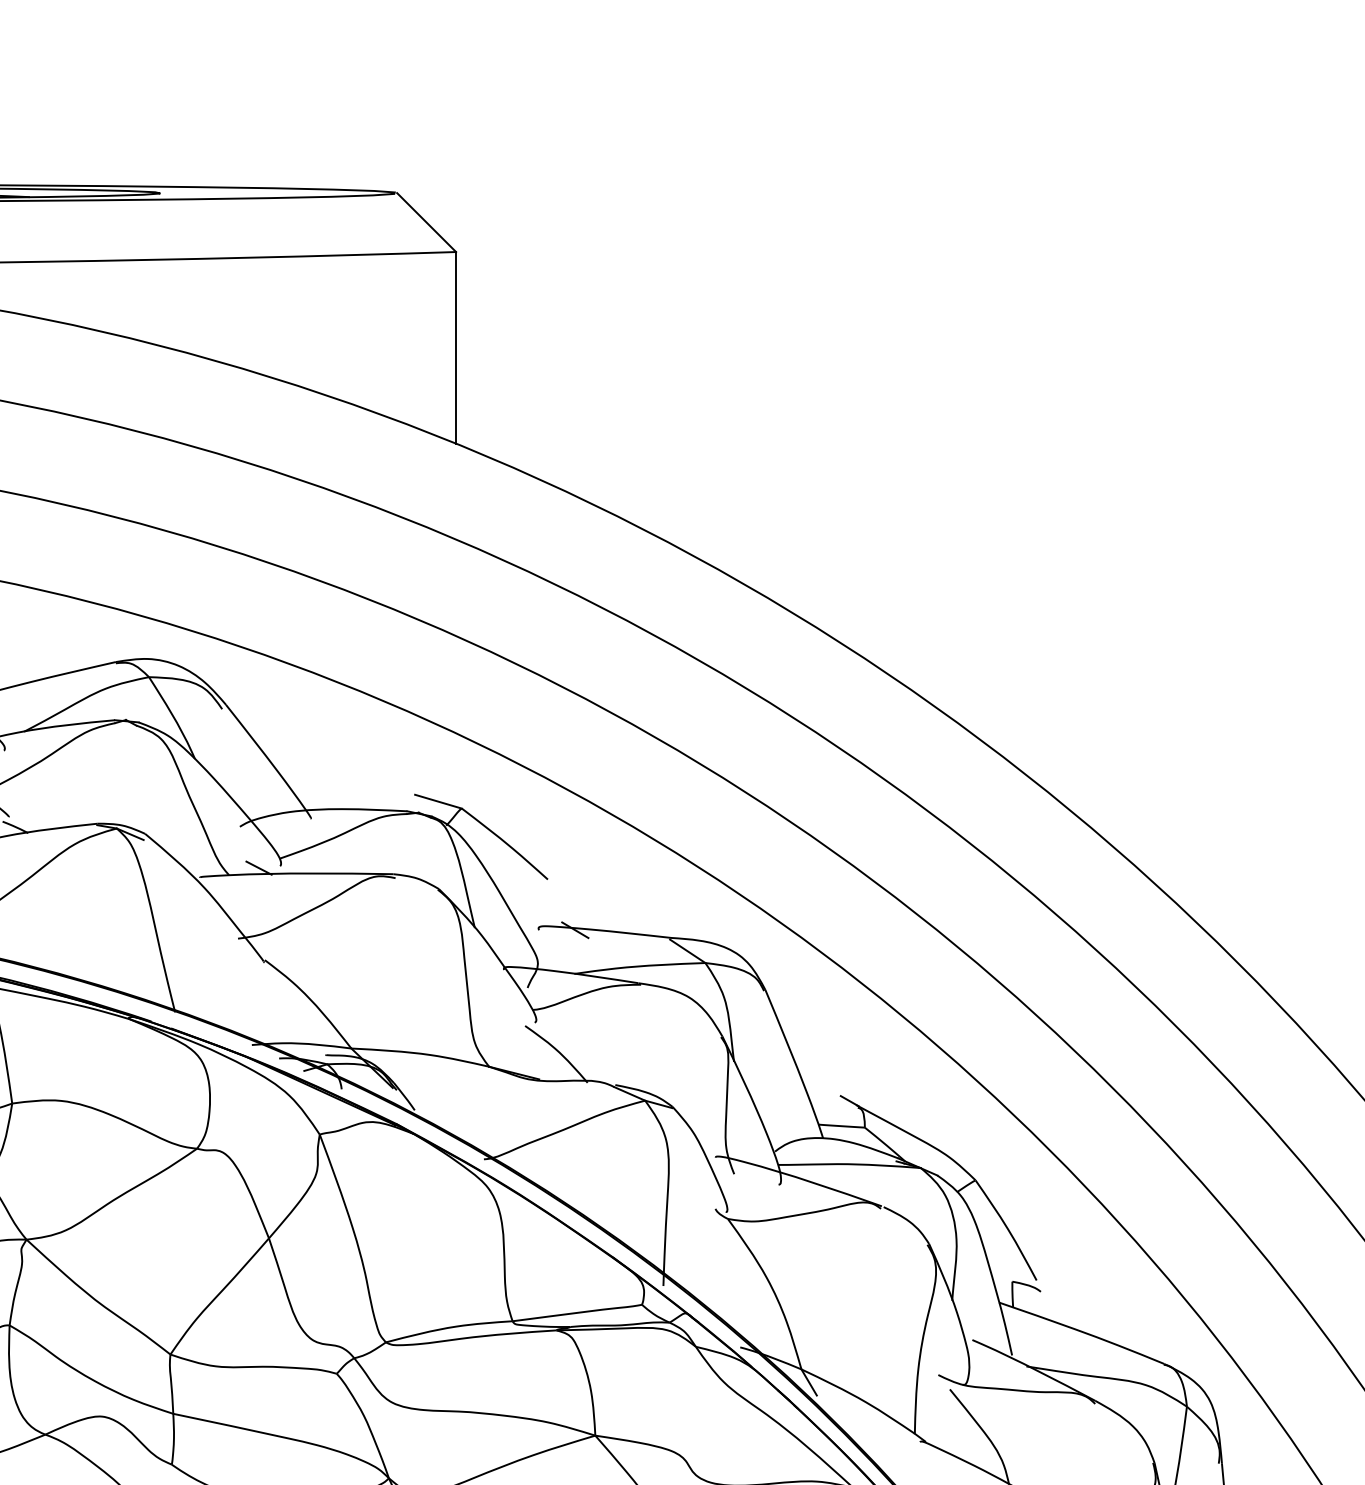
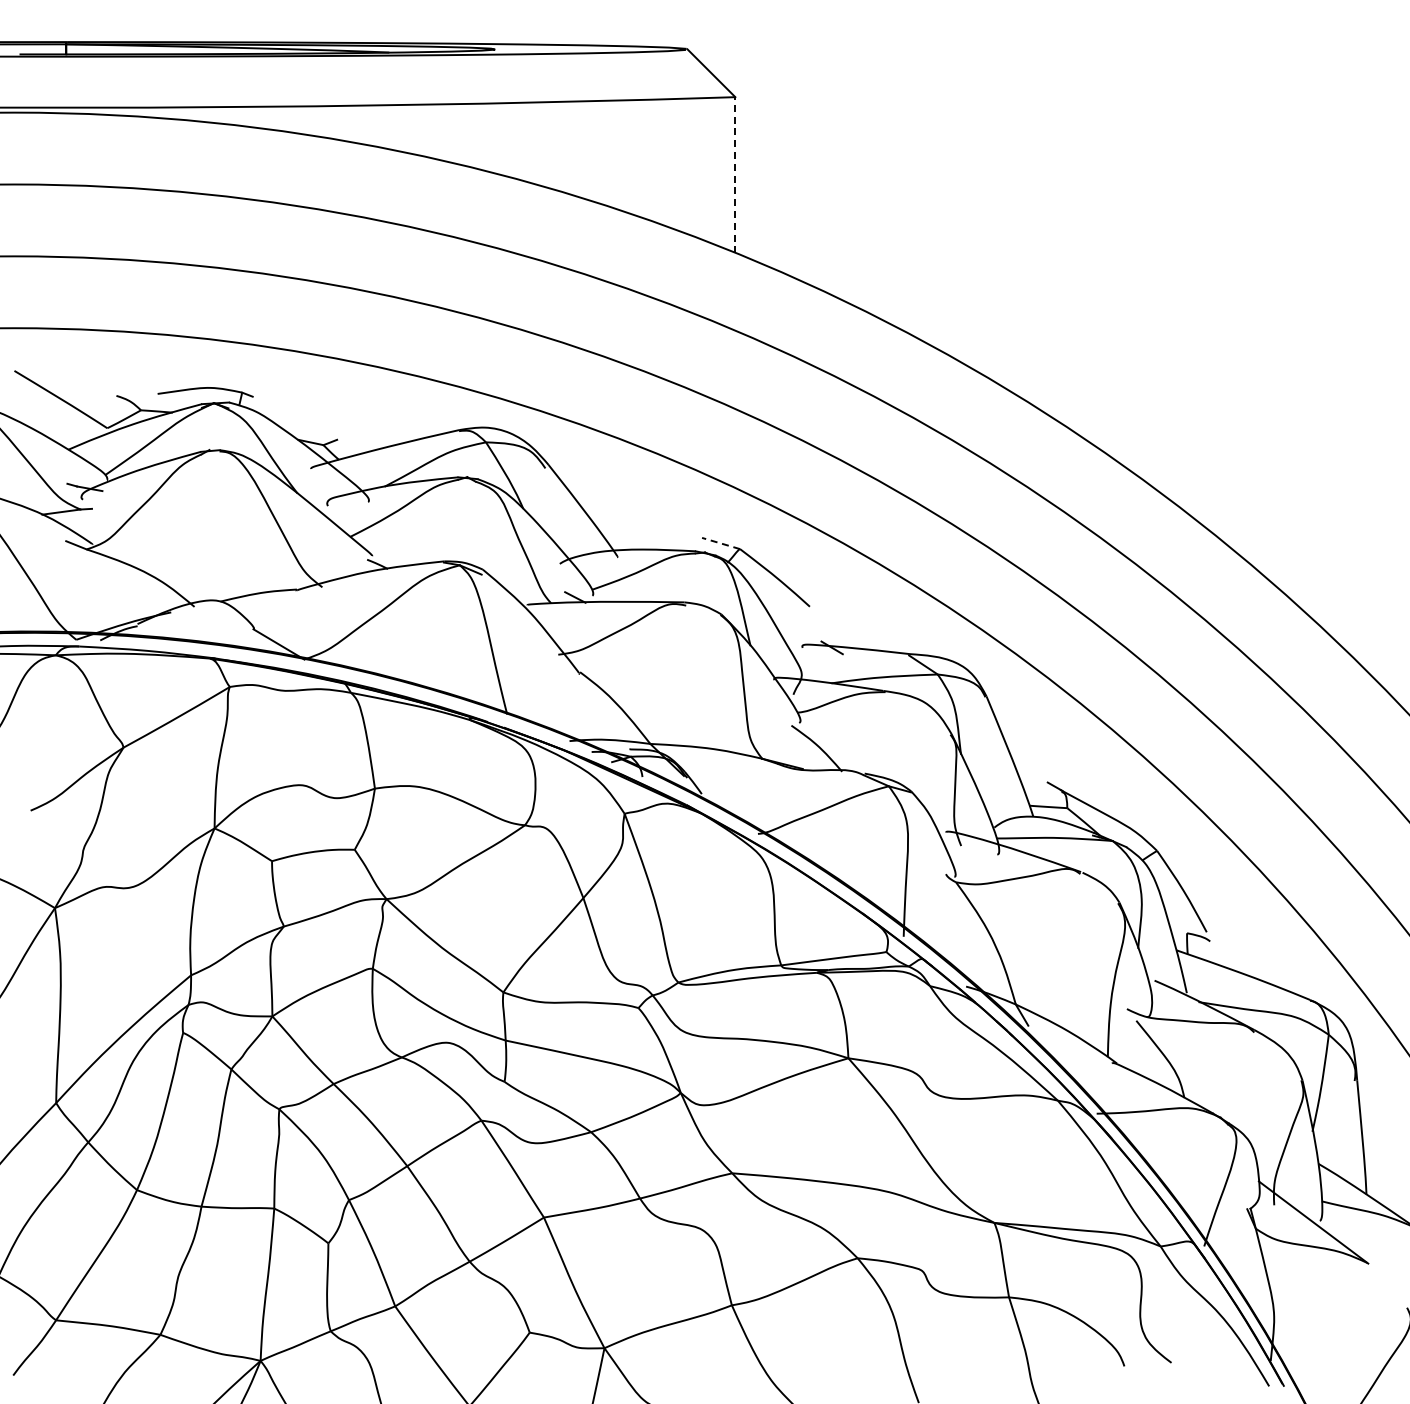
line: (456, 347) -> (735, 174), solid -> dashed
line: (439, 801) -> (721, 543), solid -> dashed

